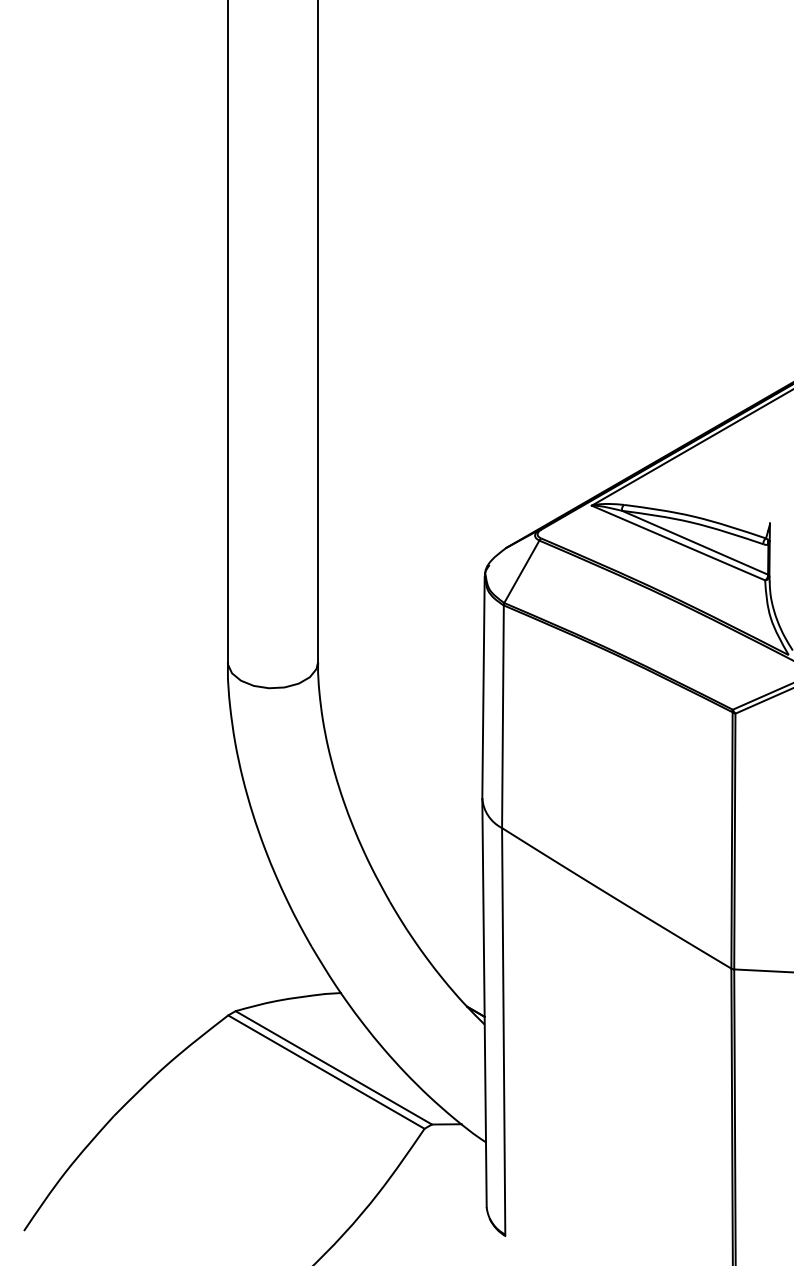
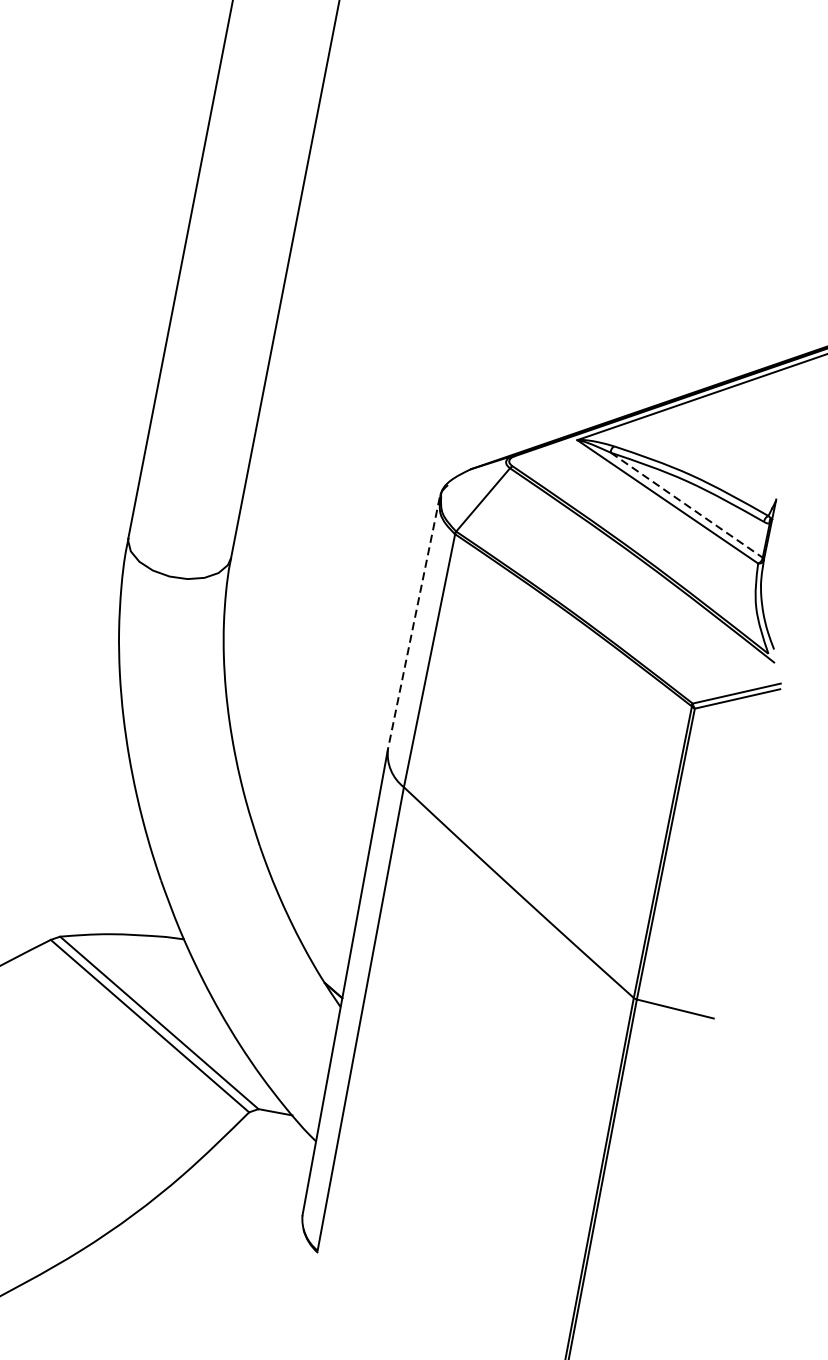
line: (695, 542) -> (687, 504), solid -> dashed
line: (483, 687) -> (413, 623), solid -> dashed

